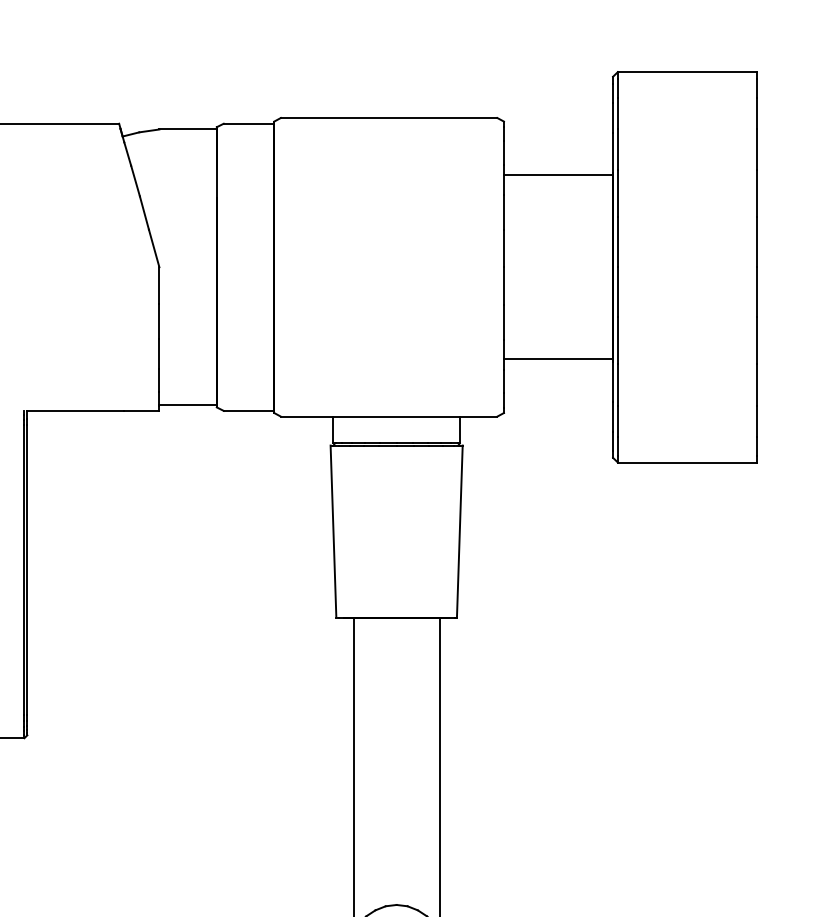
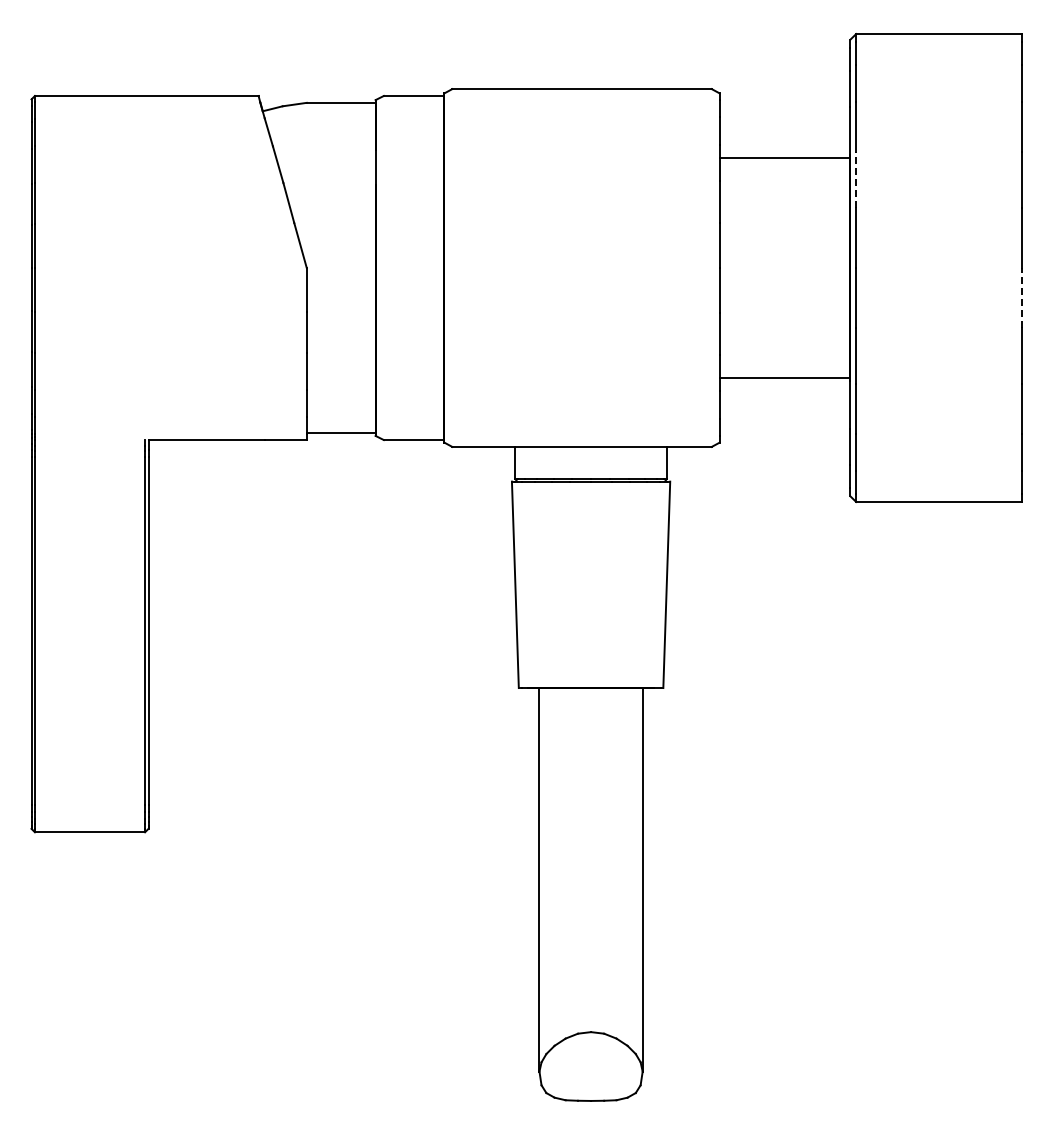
line: (618, 193) -> (856, 179), solid -> dashed
line: (756, 291) -> (1022, 297), solid -> dashed

